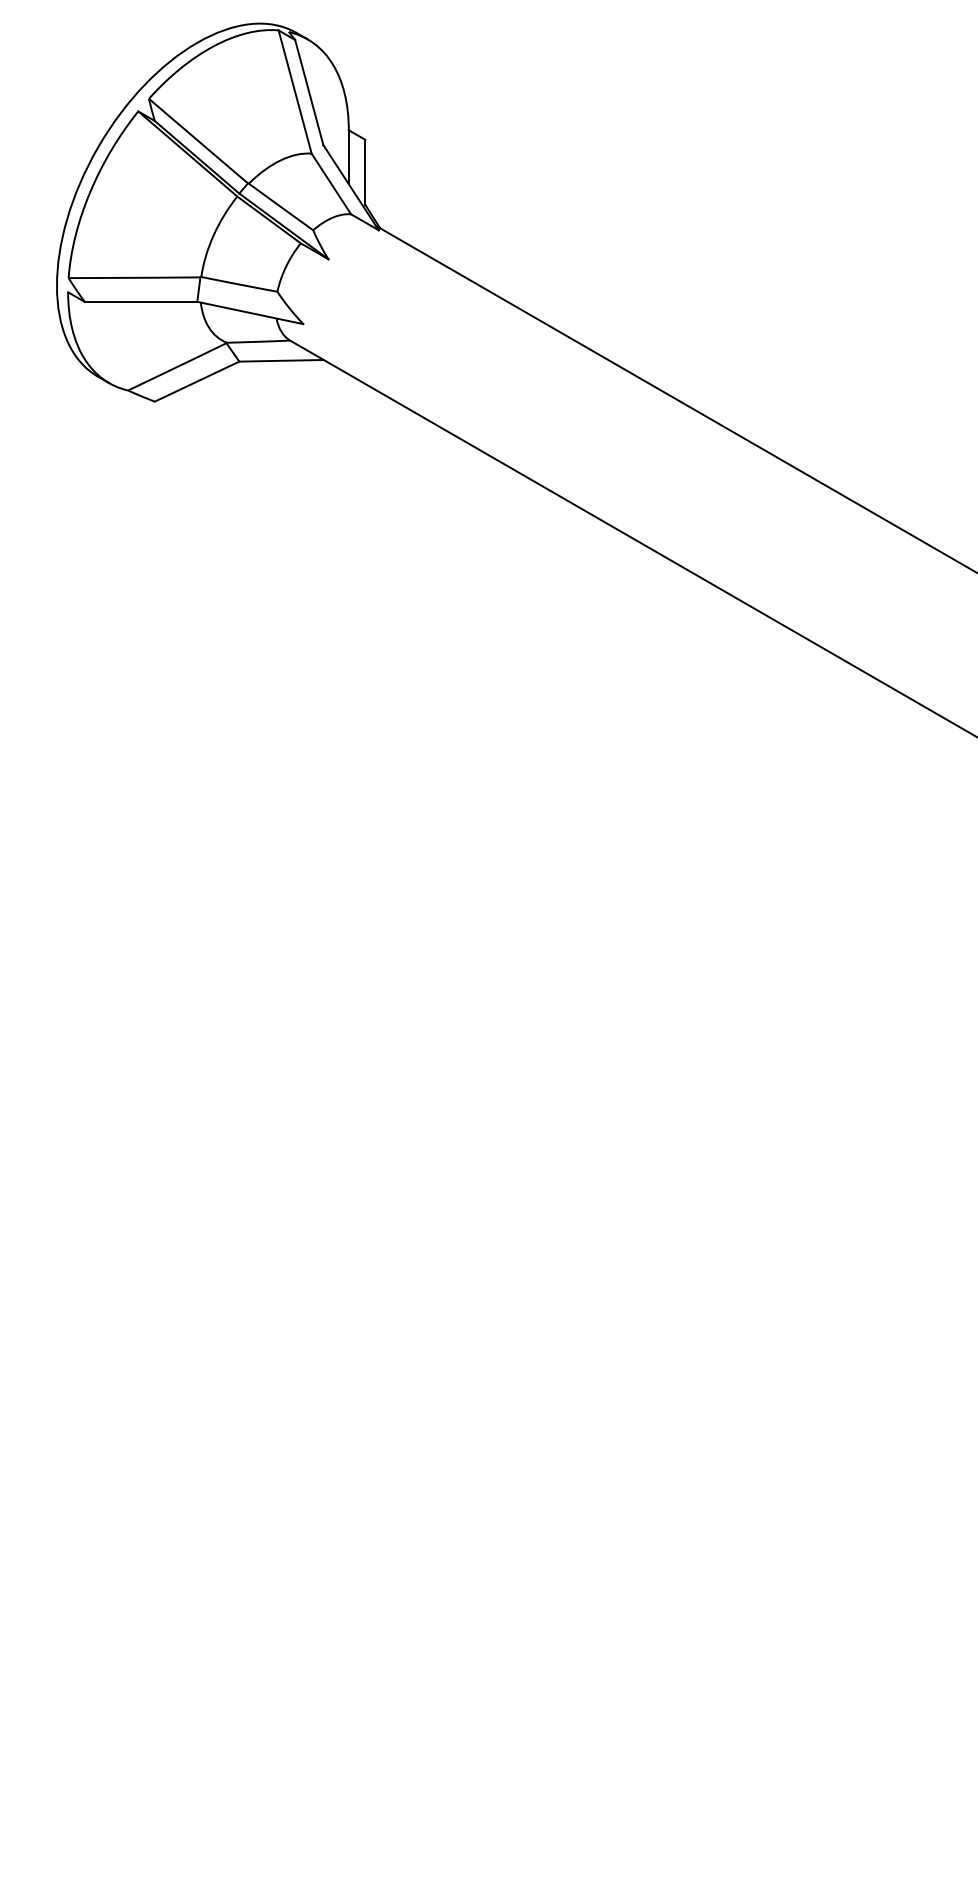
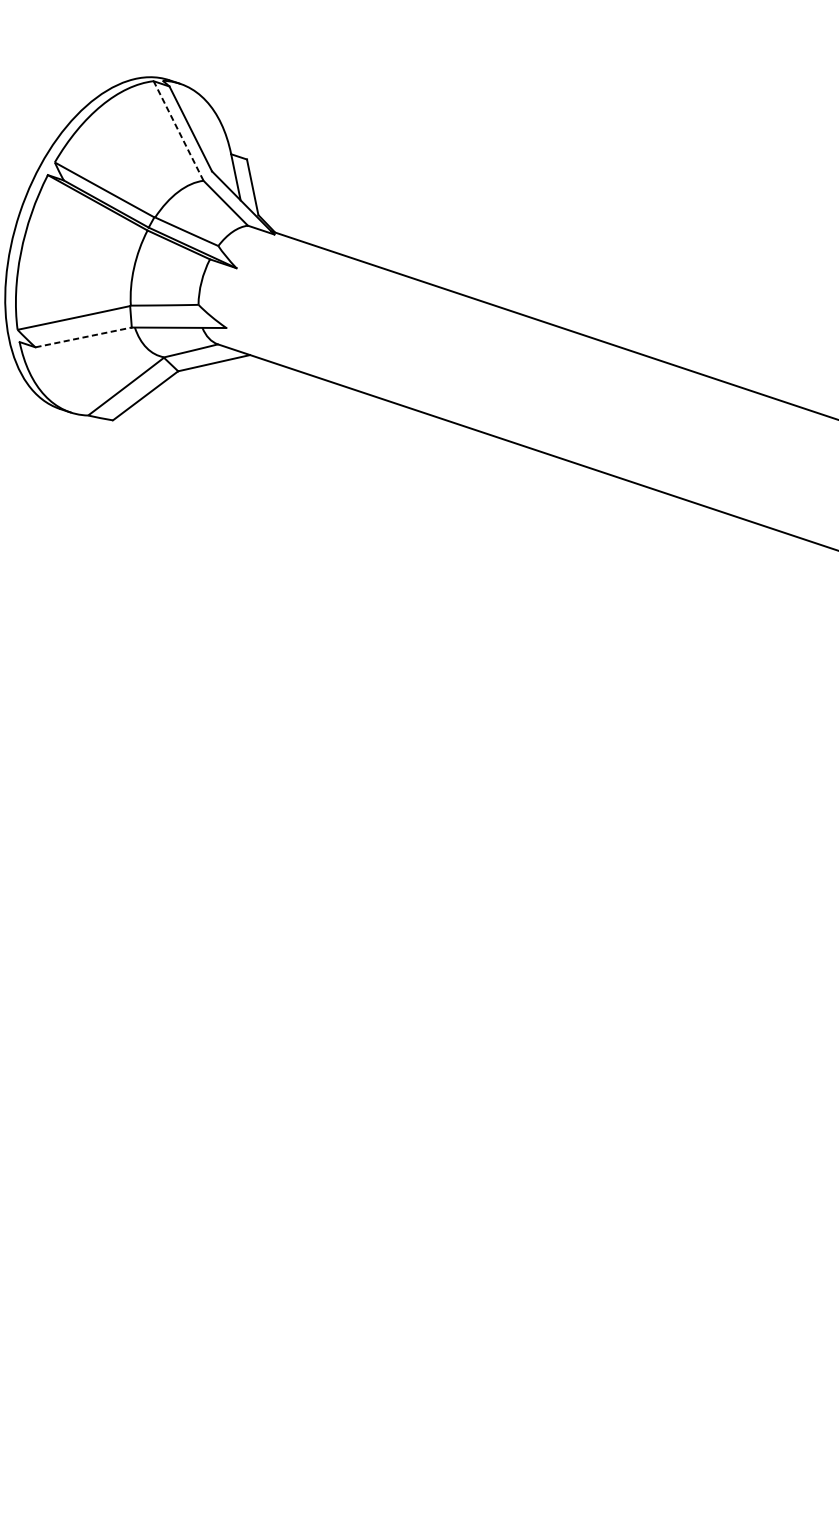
line: (295, 92) -> (179, 131), solid -> dashed
line: (141, 301) -> (84, 337), solid -> dashed

